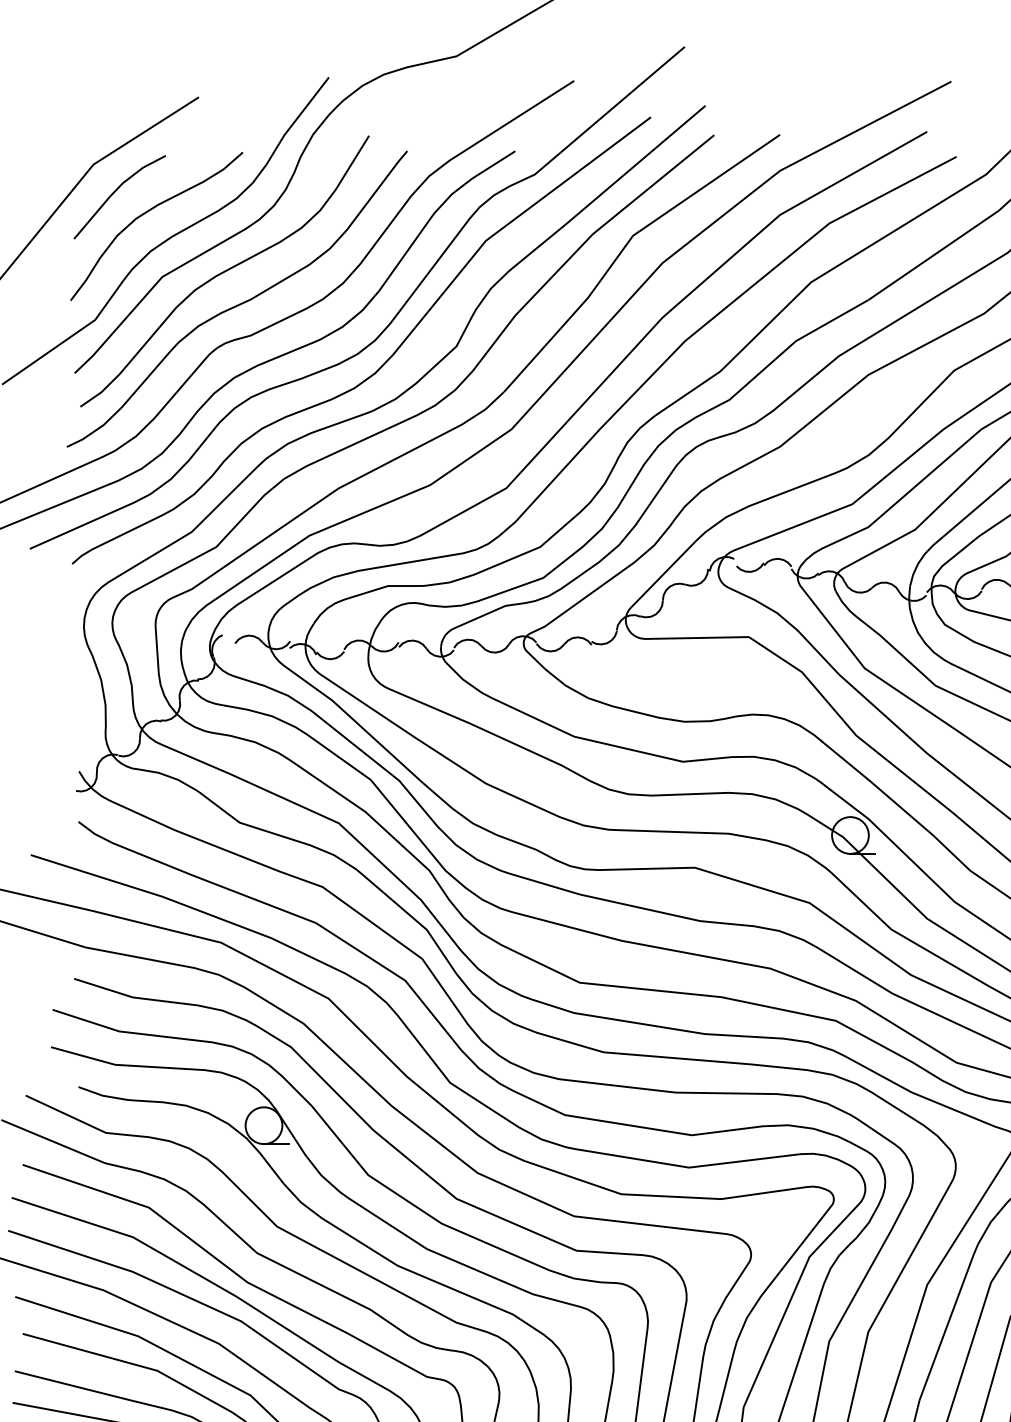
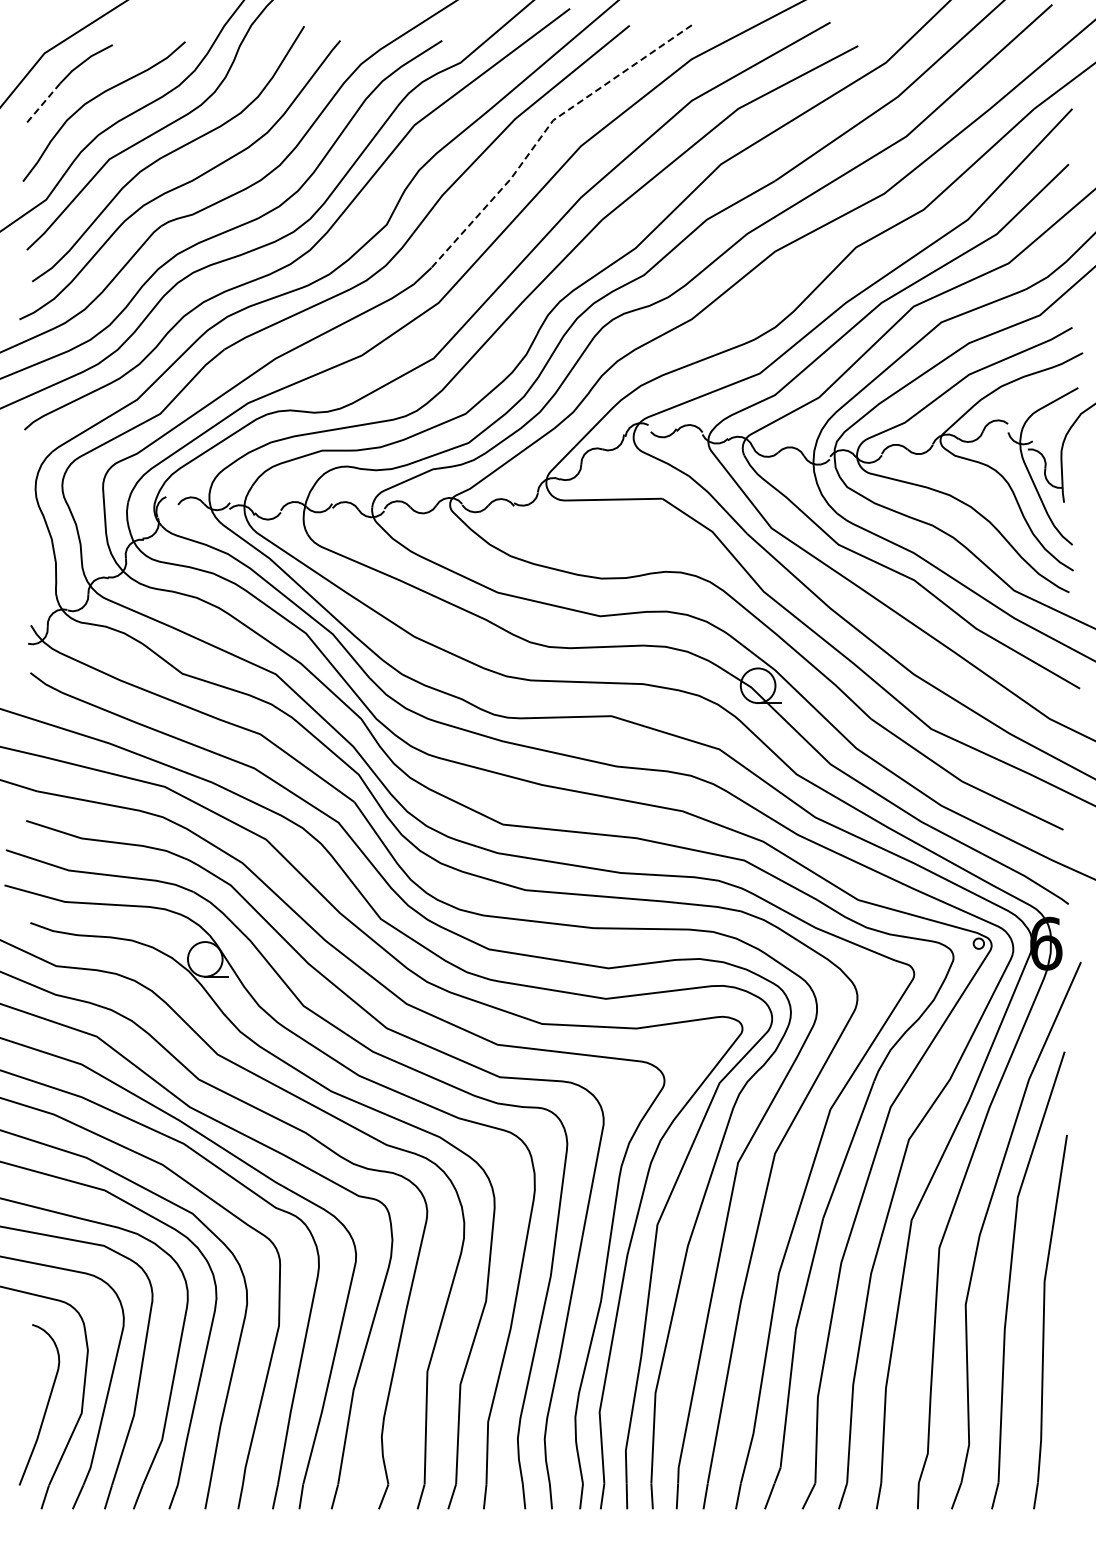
line: (91, 217) -> (42, 103), solid -> dashed
line: (625, 246) -> (546, 130), solid -> dashed

